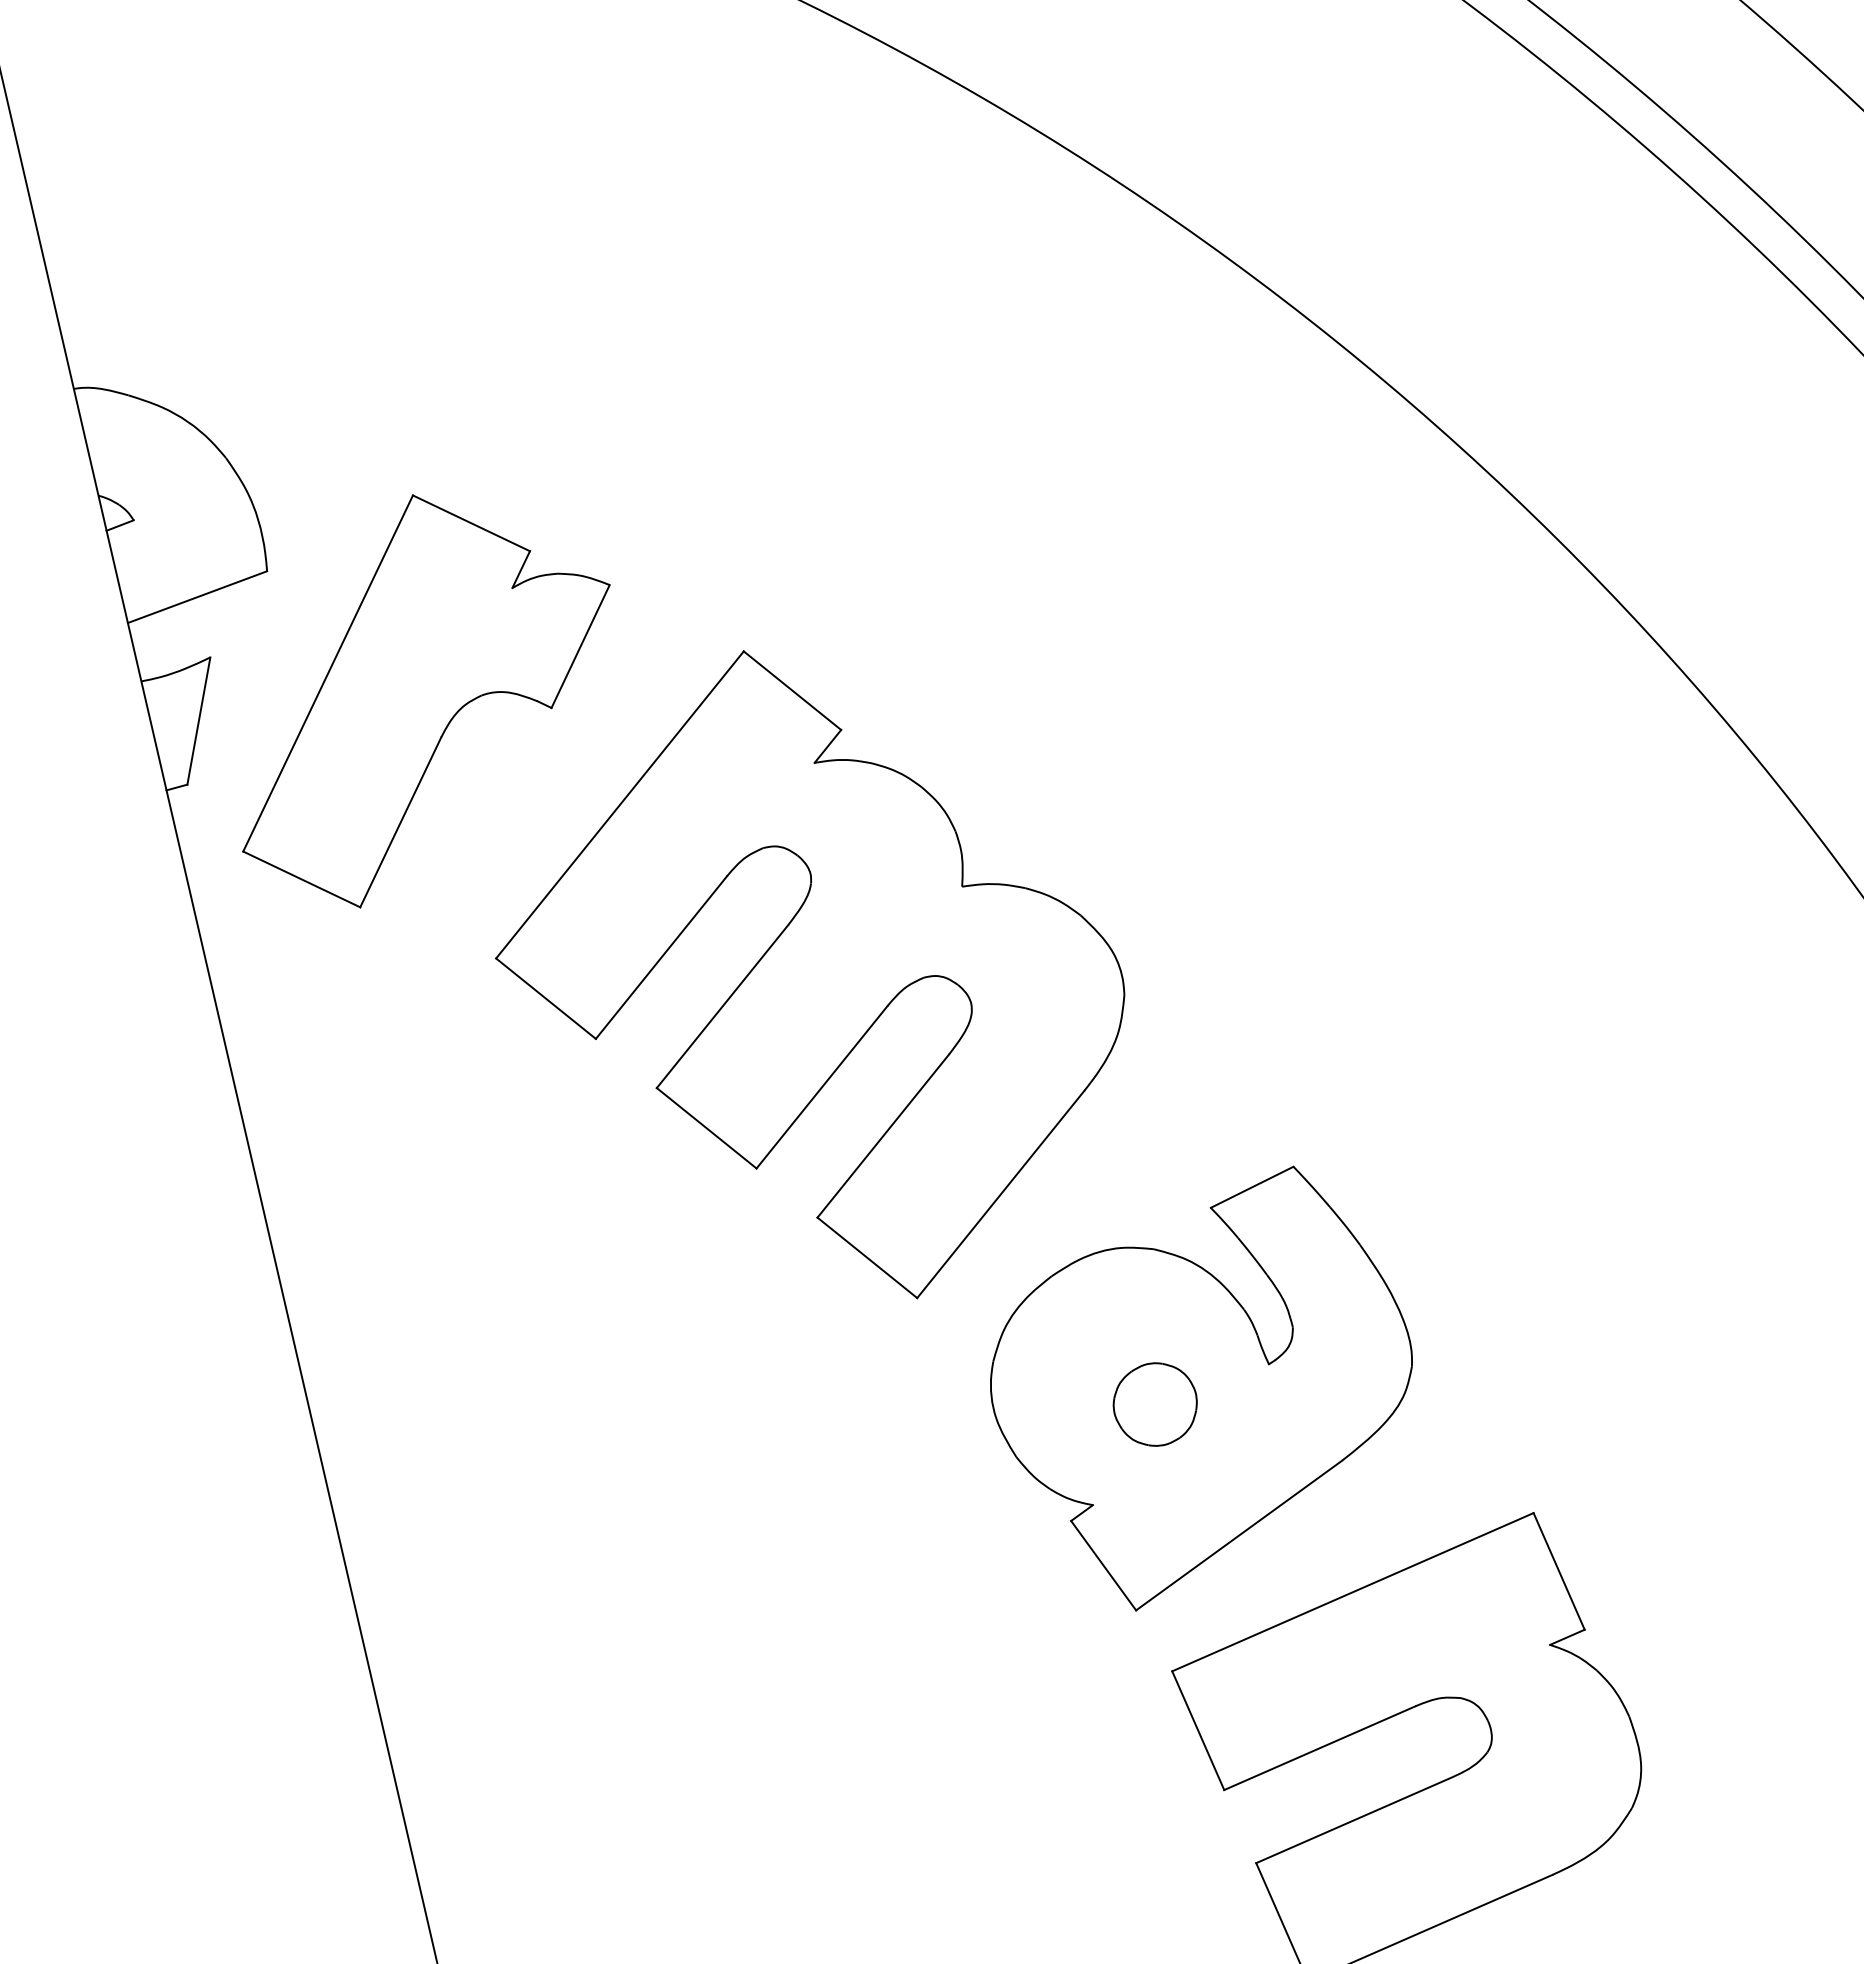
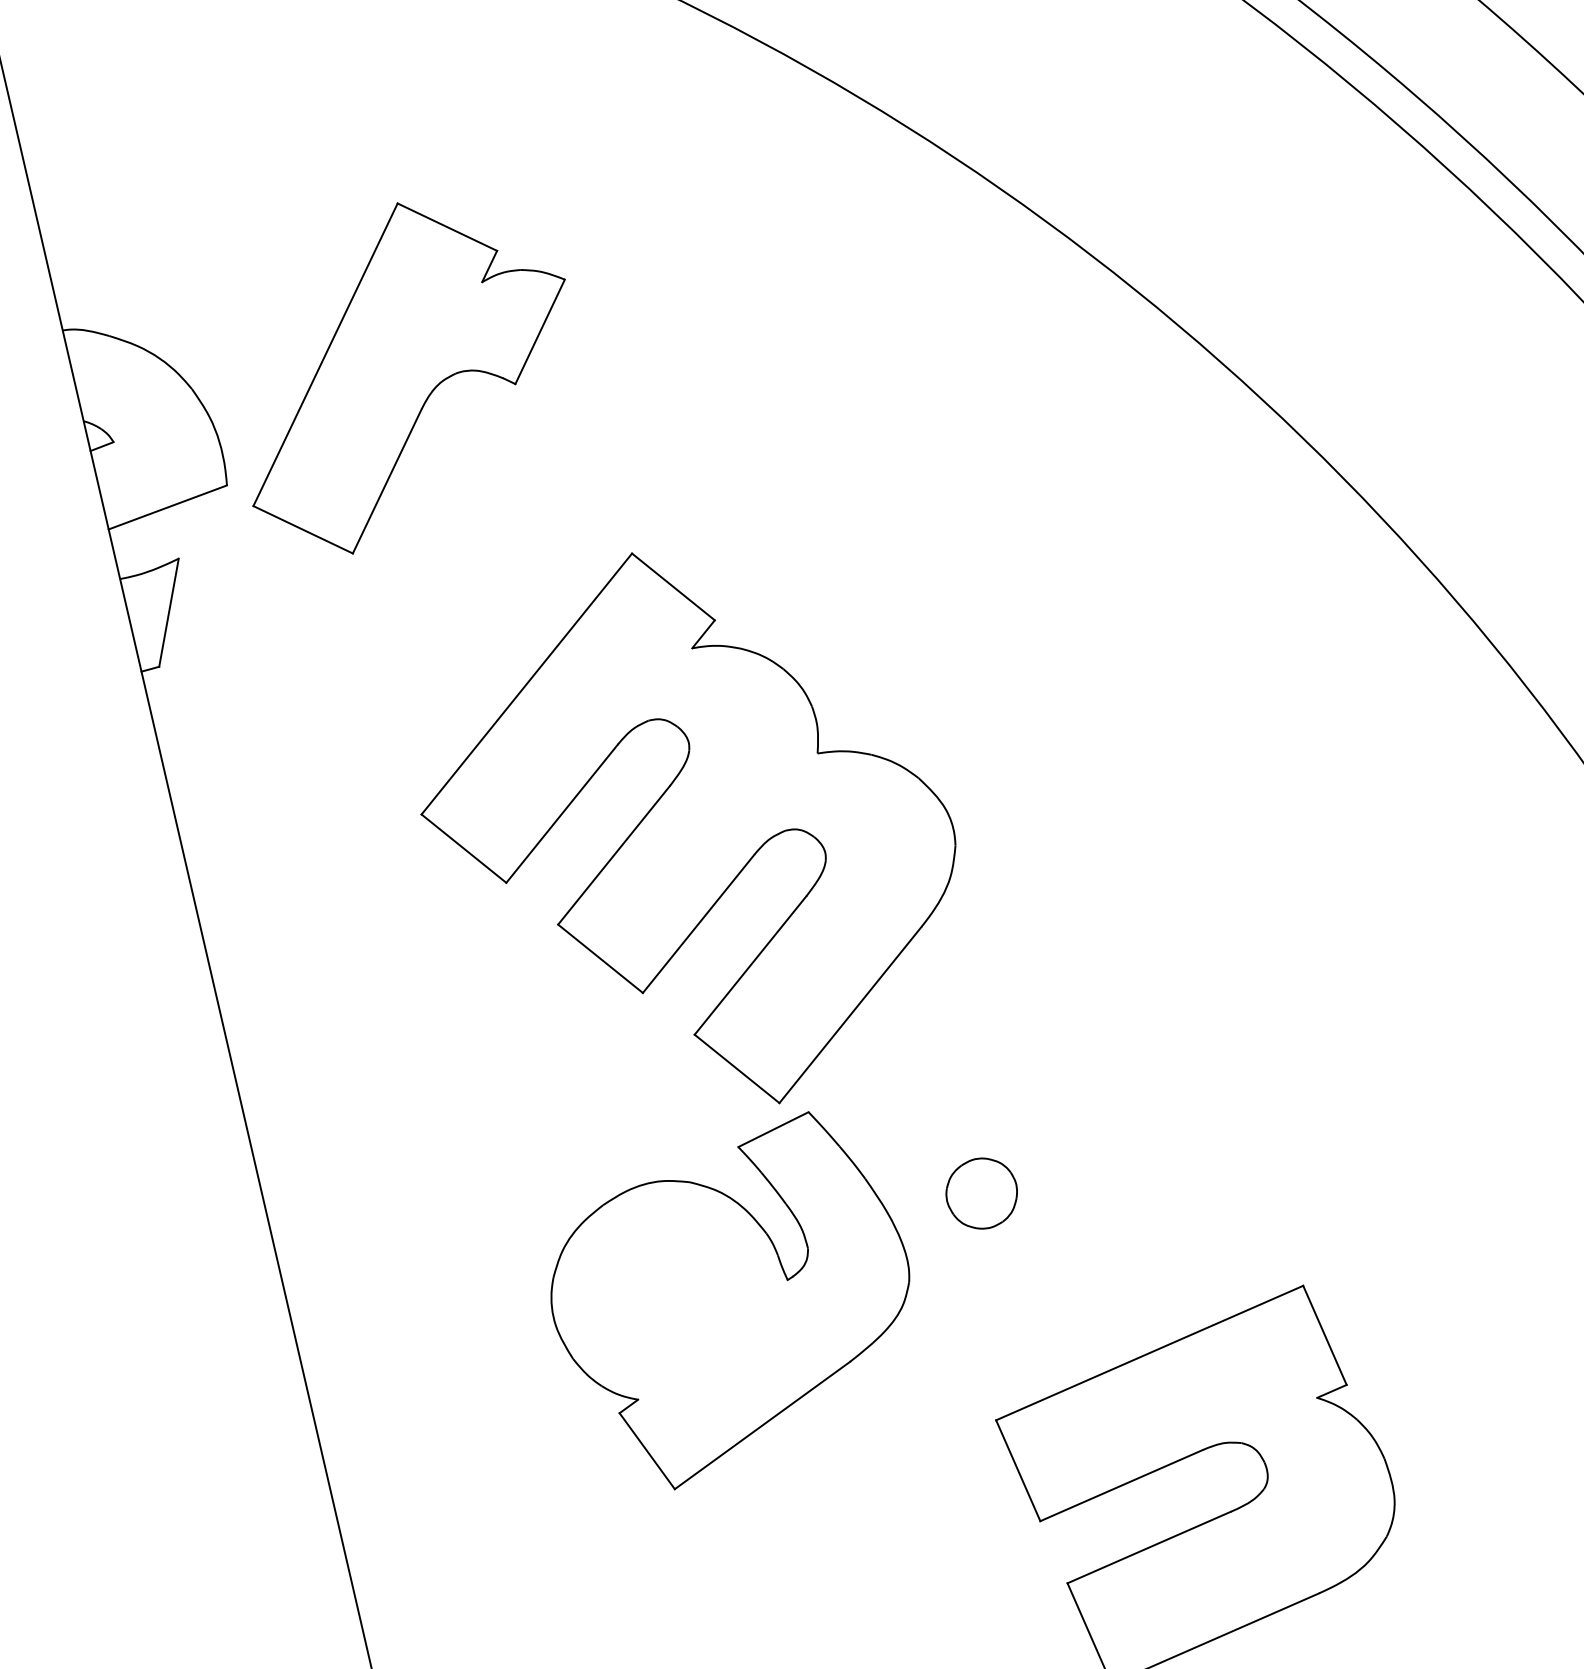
part: (426, 701) -> (409, 378), moved
part: (1201, 1388) -> (730, 1300), moved

